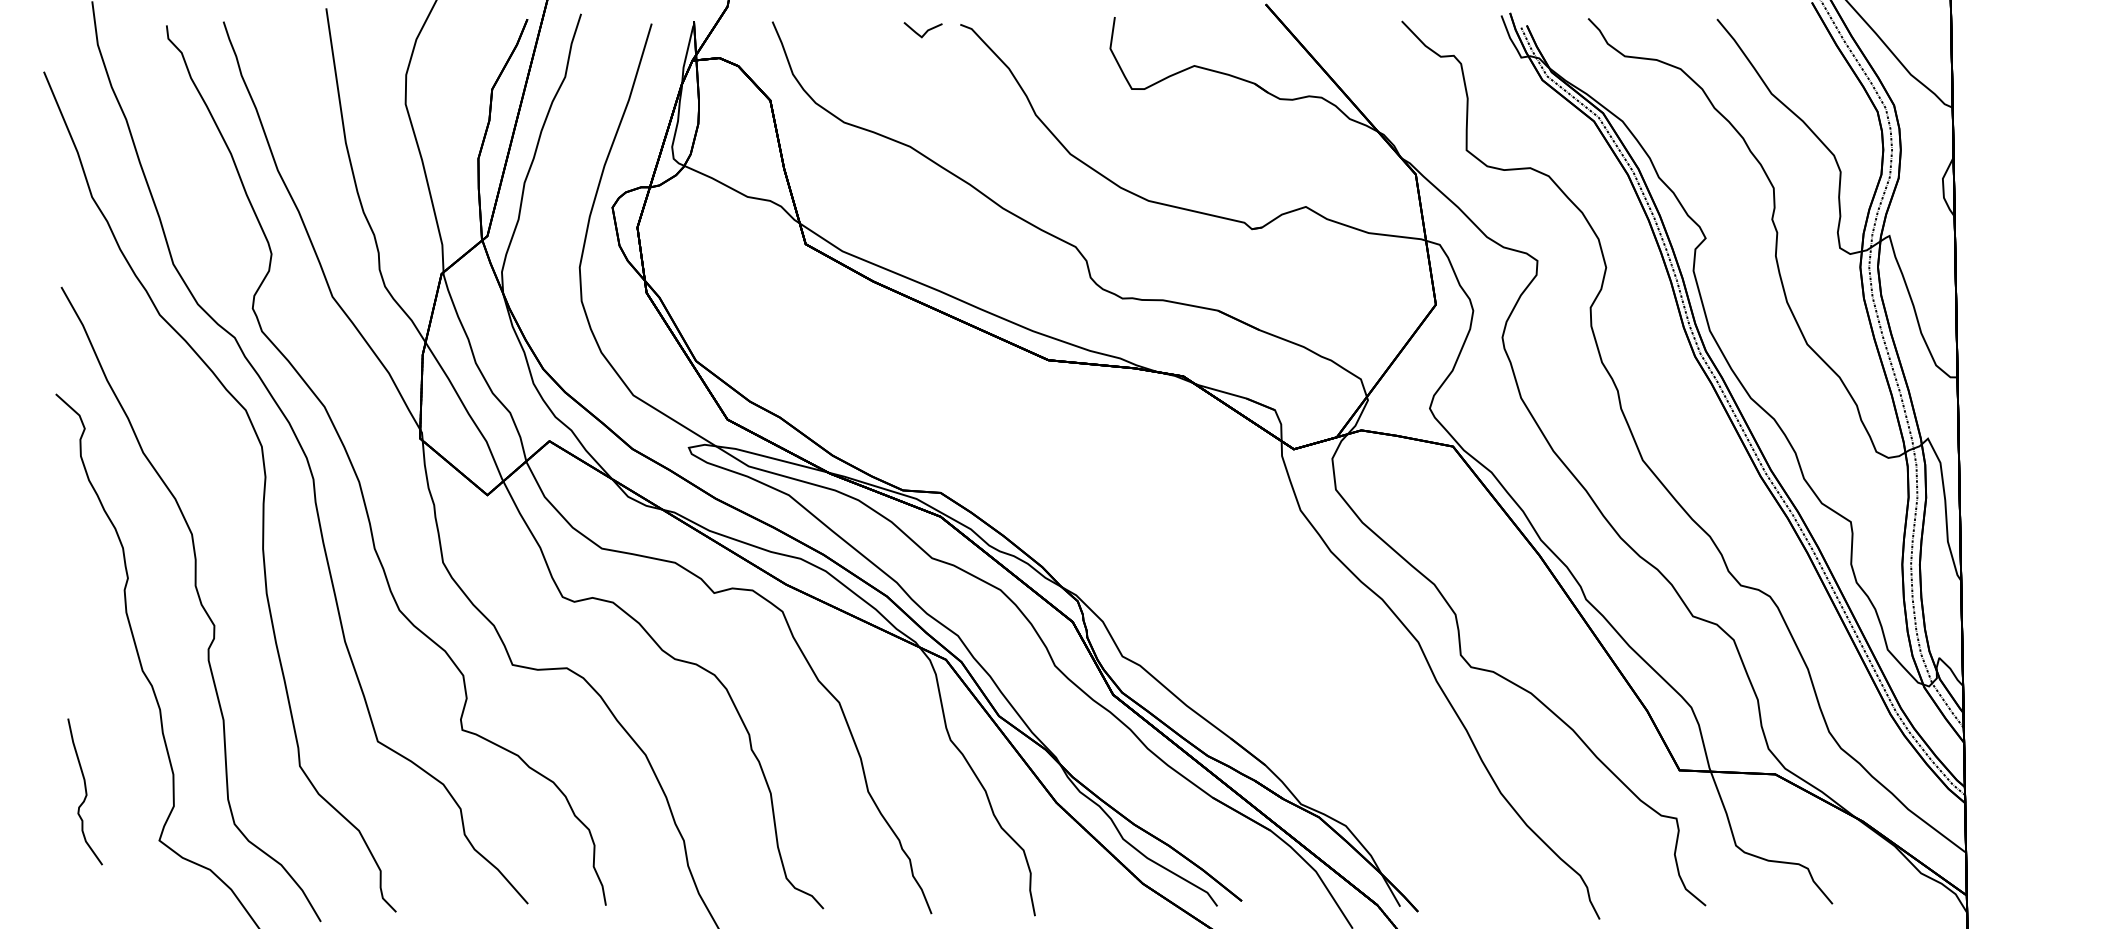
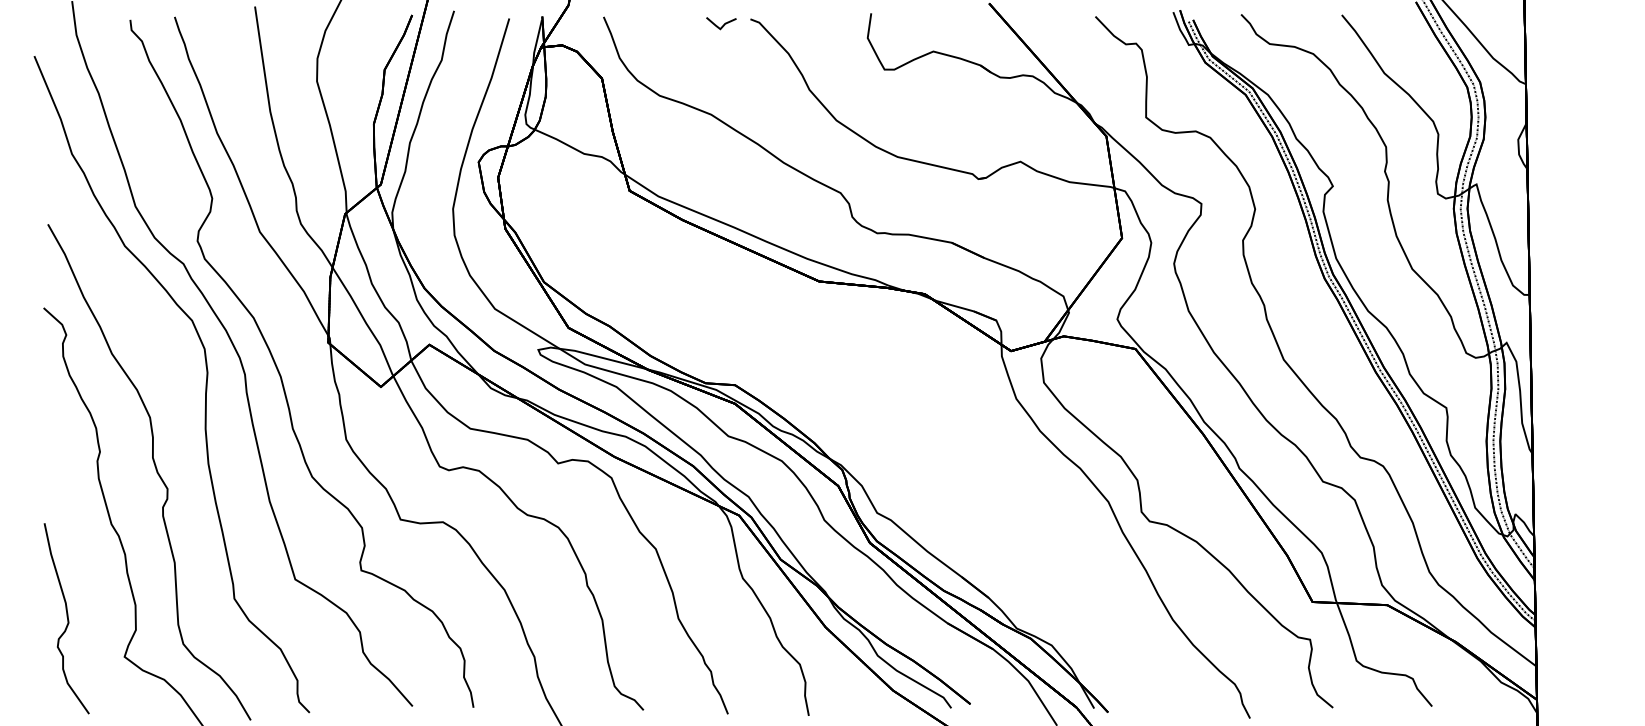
part: (85, 791) -> (66, 618), size x1.67

